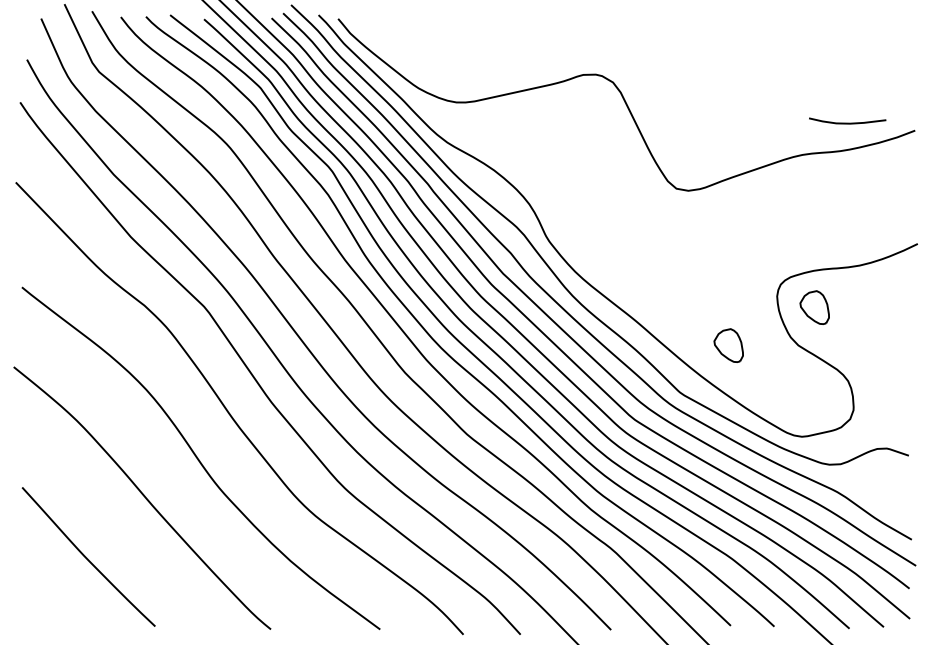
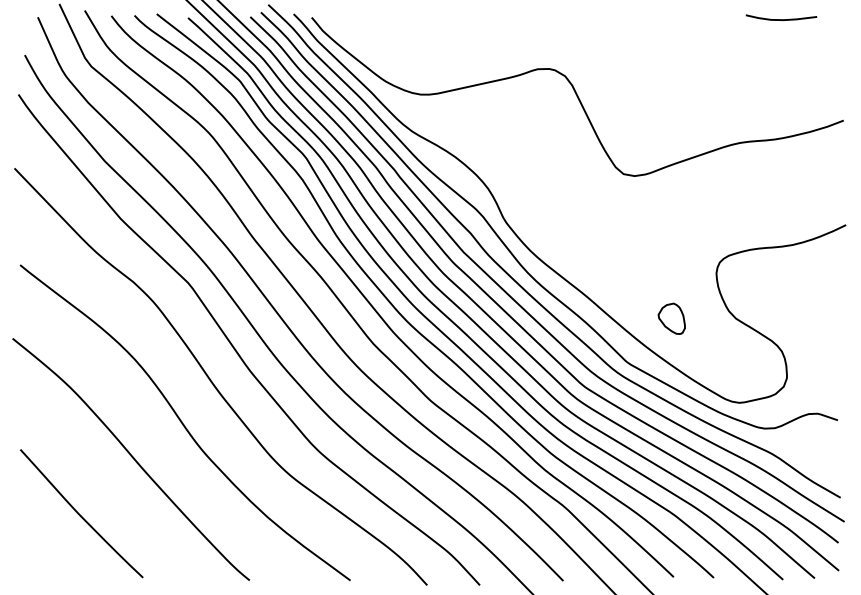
curve: (847, 122) -> (781, 19), moved
part: (814, 307) -> (750, 283), removed

